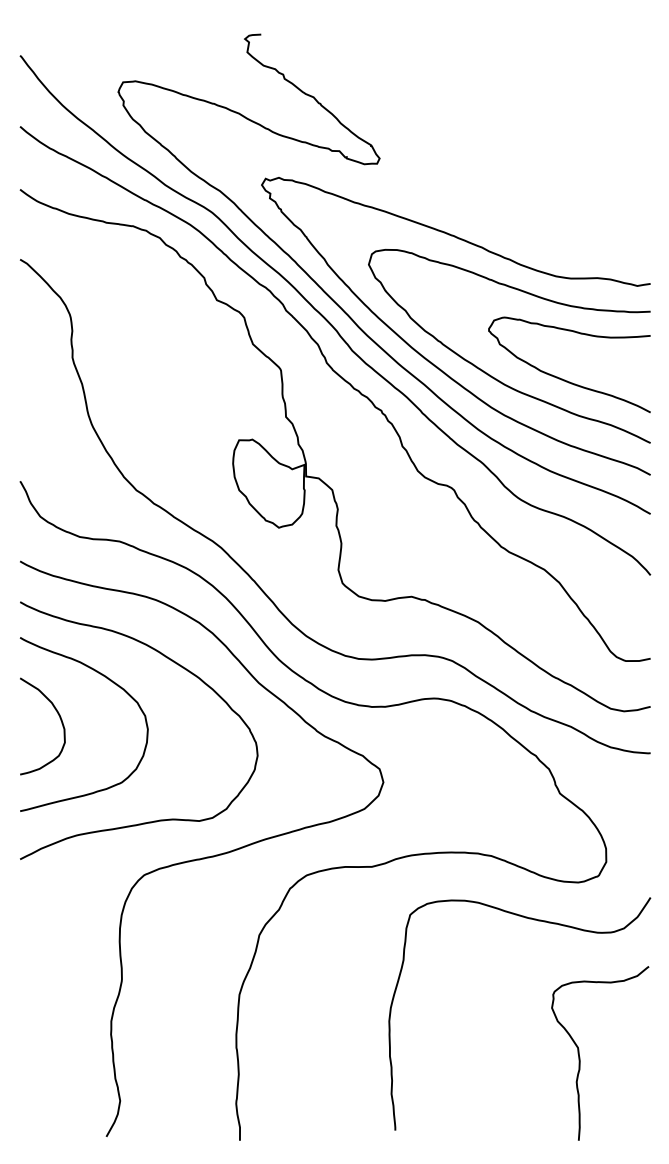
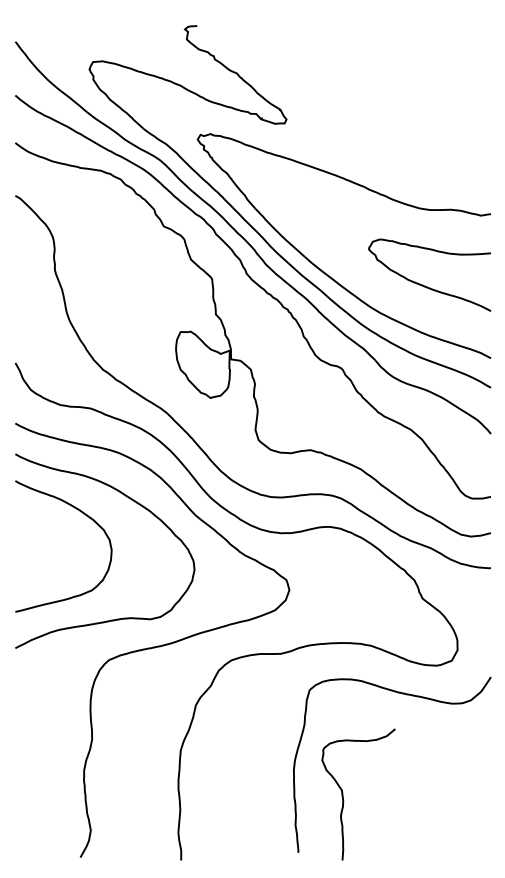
curve: (493, 376) -> (372, 283), removed
curve: (59, 718) -> (45, 541), removed
curve: (580, 1057) -> (343, 797), moved

